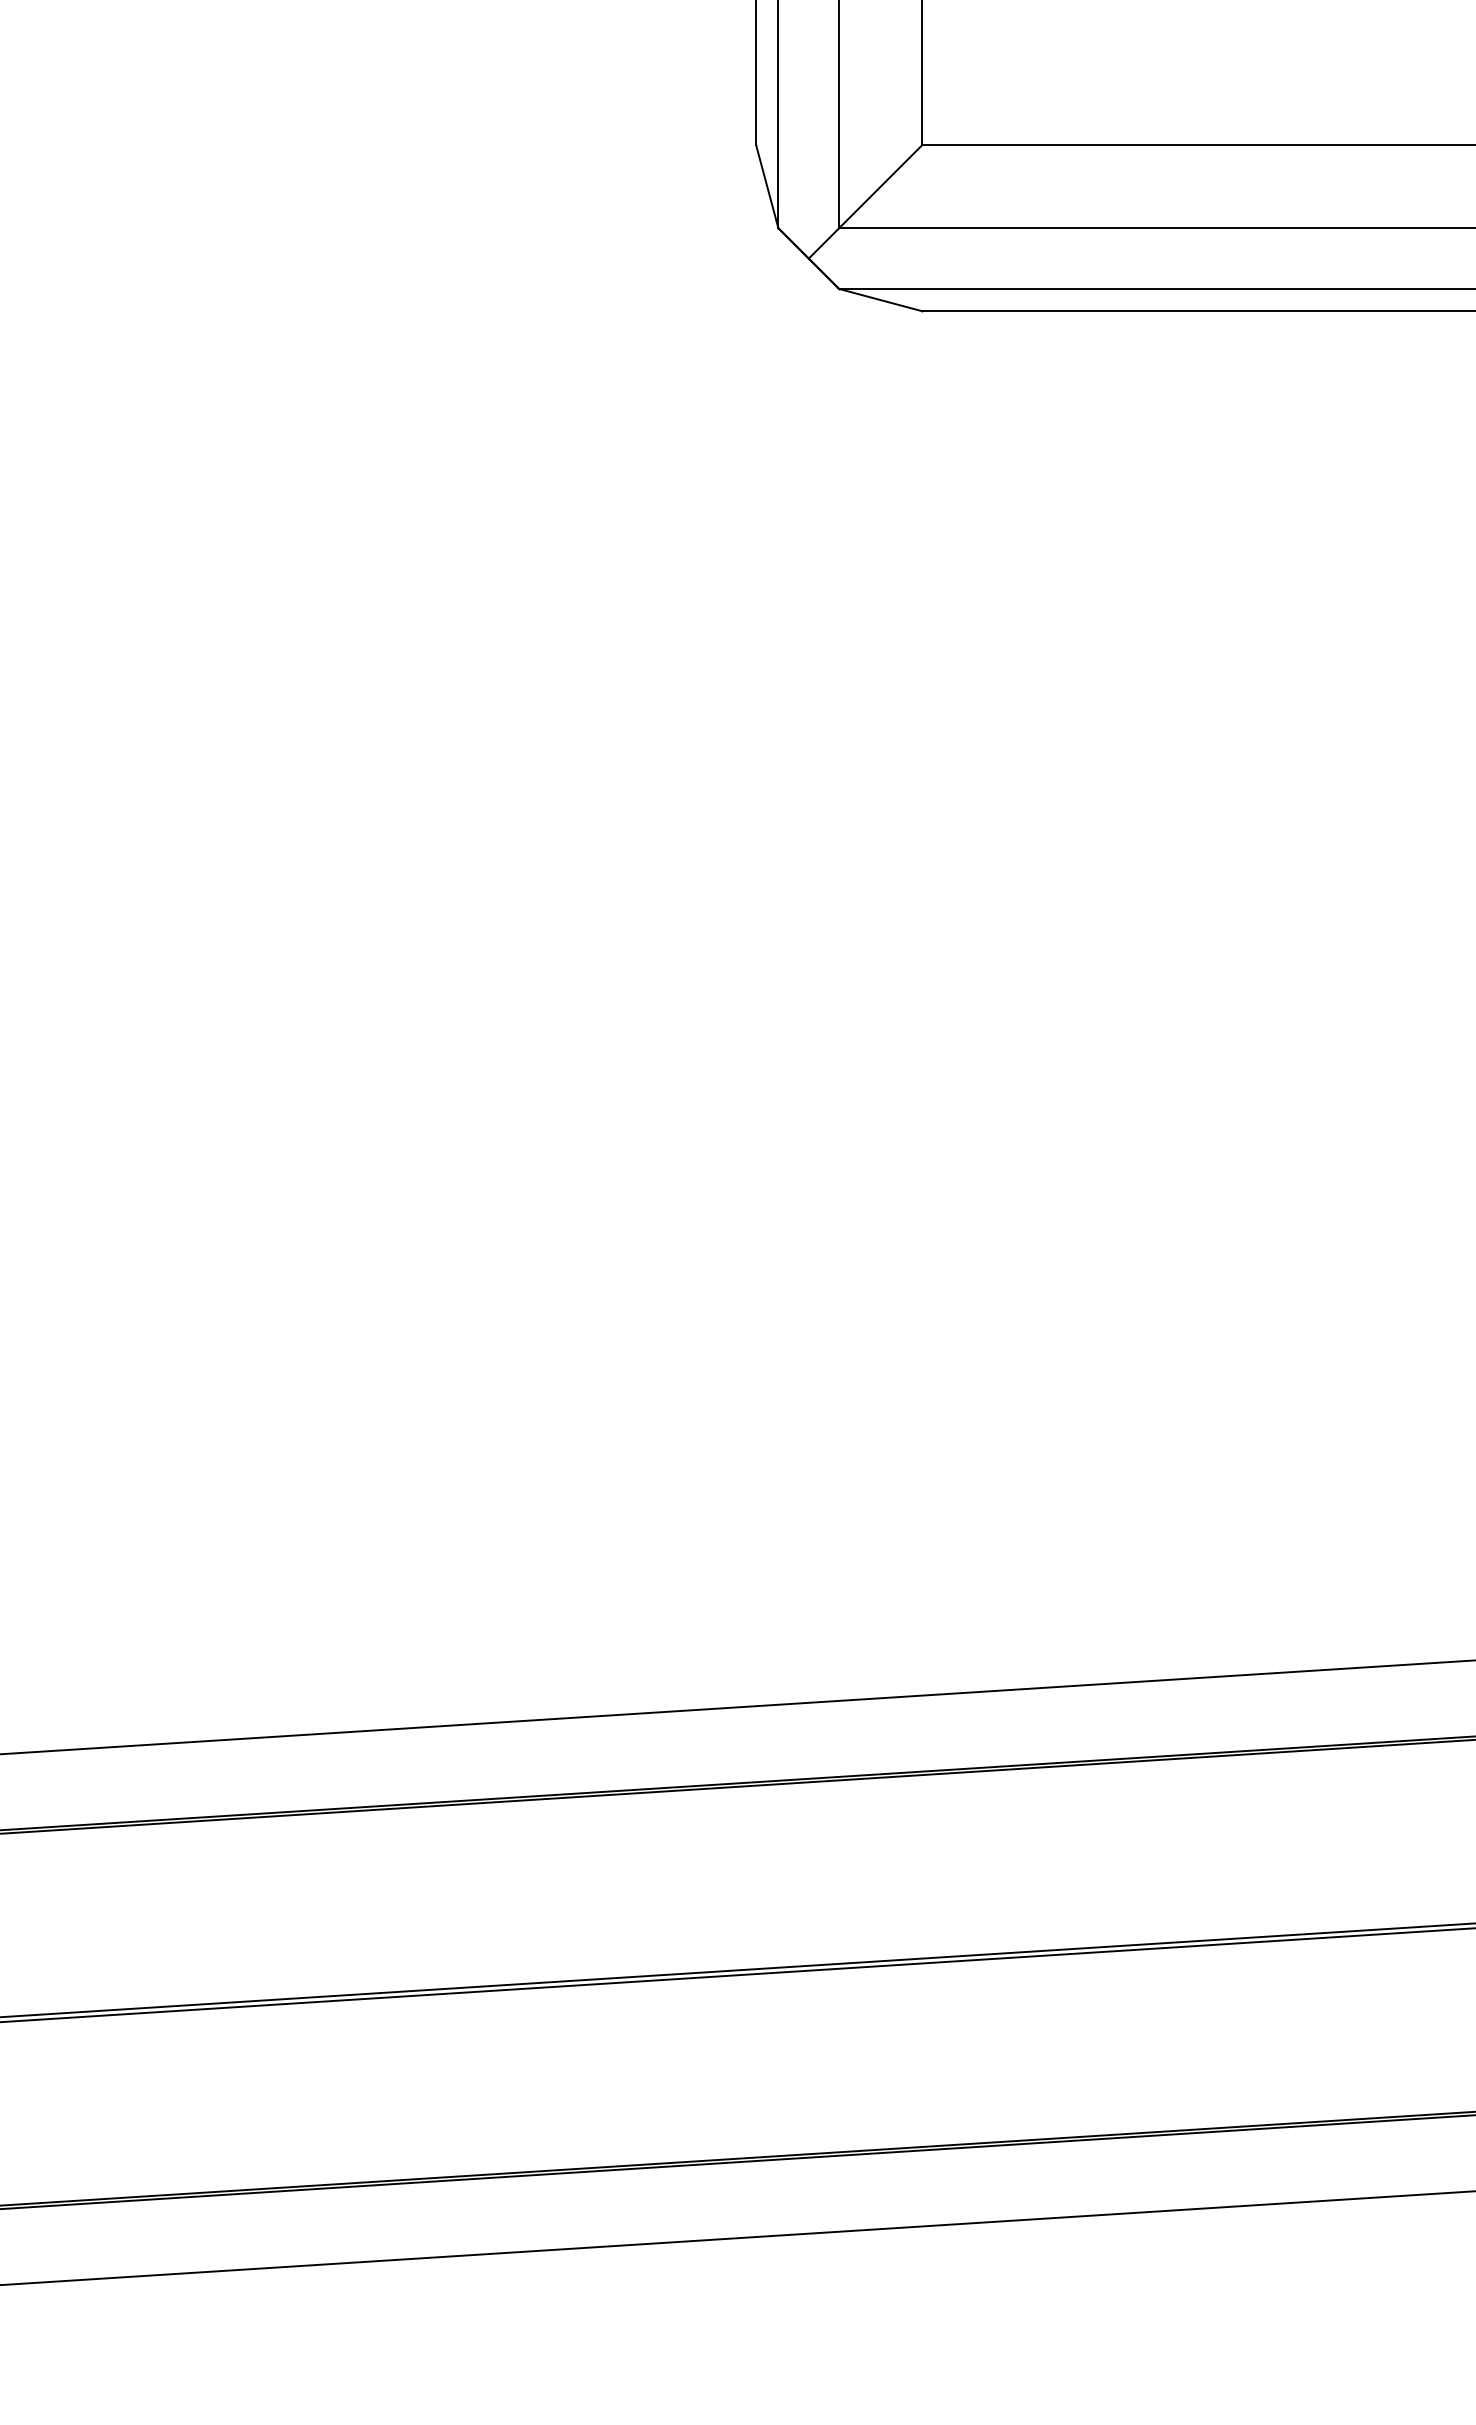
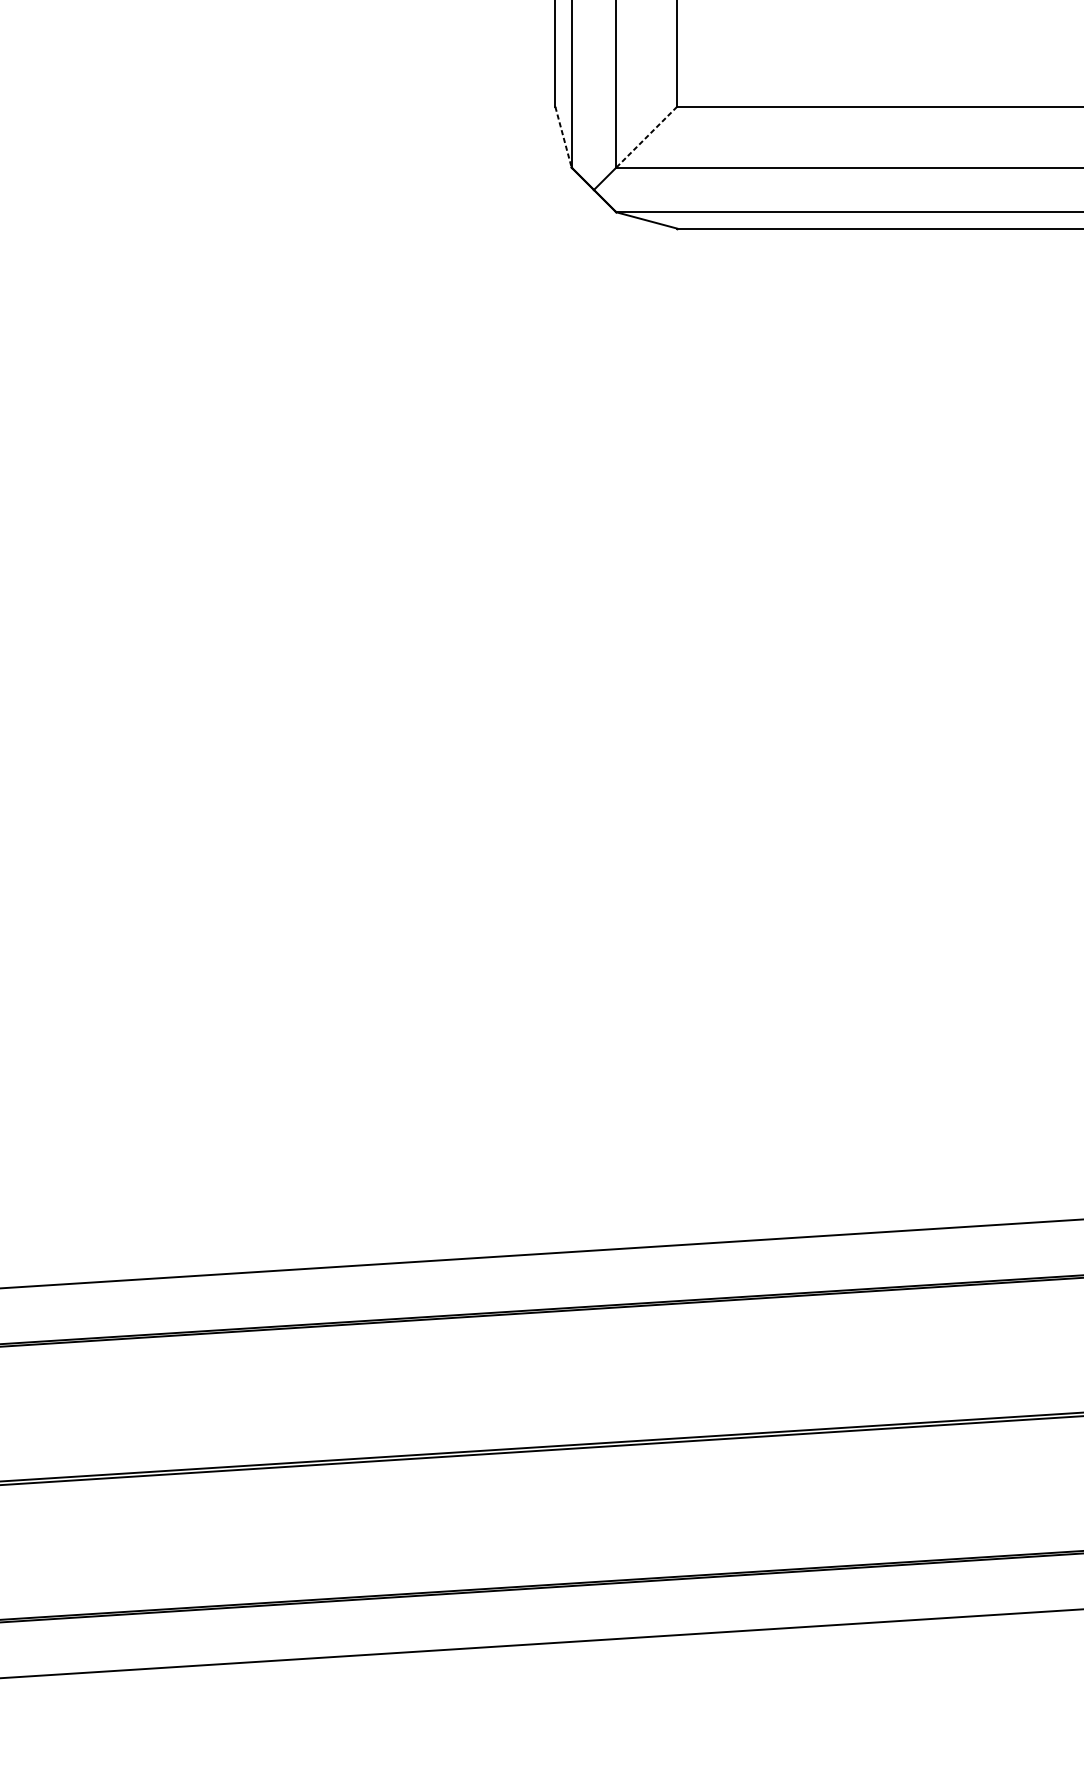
line: (767, 186) -> (563, 137), solid -> dashed
line: (880, 186) -> (646, 137), solid -> dashed

